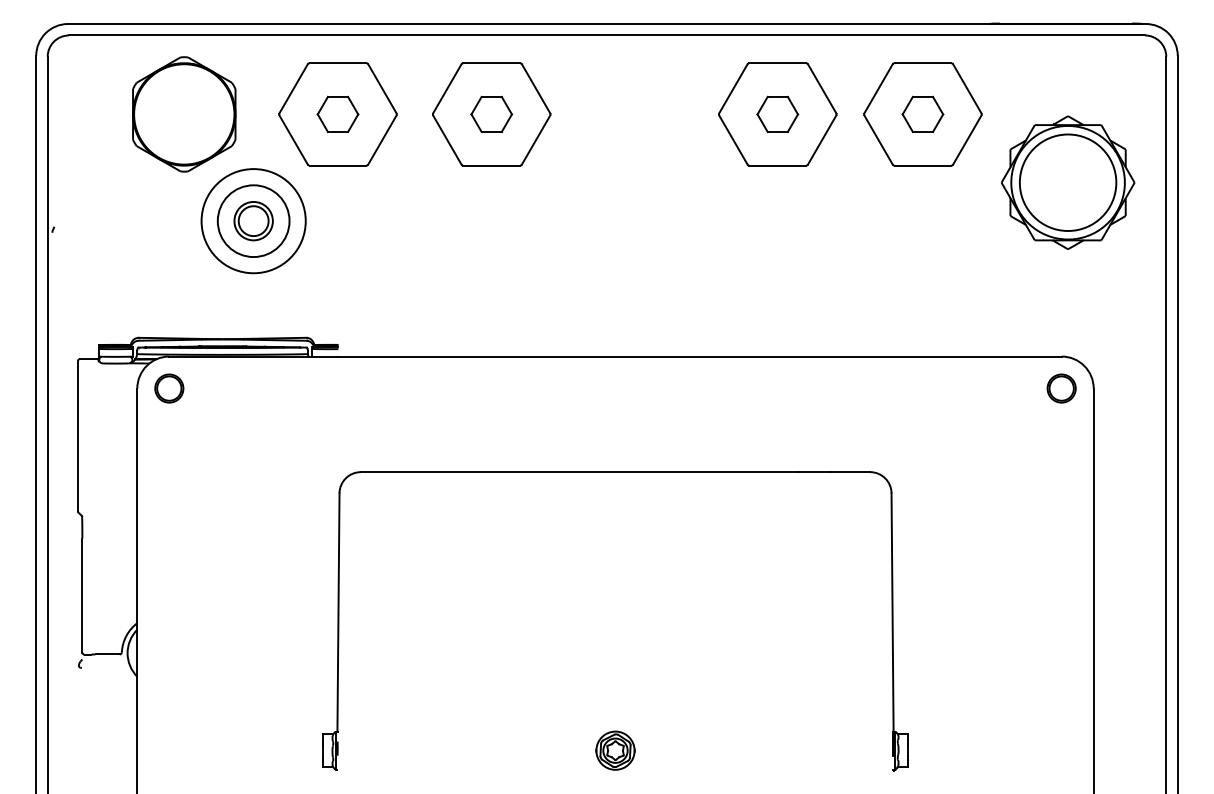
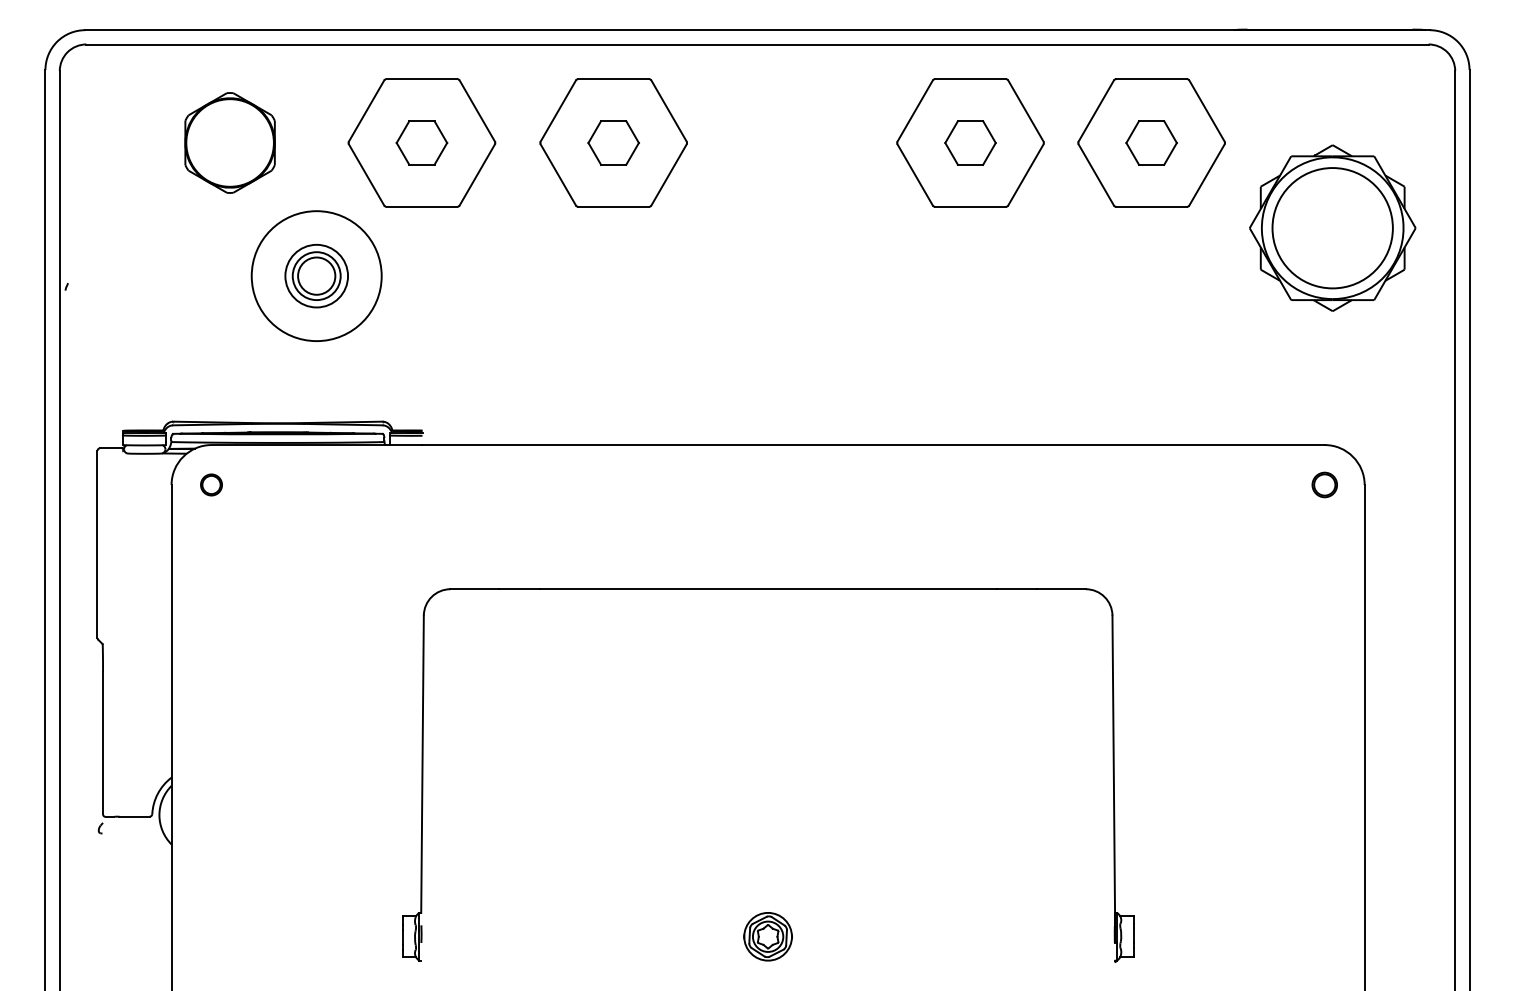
part: (183, 114) -> (229, 142), size x0.7
circle: (253, 220) -> (316, 275), size x0.7
part: (169, 388) -> (211, 484), size x0.6
part: (1061, 388) -> (1324, 484), size x0.7

